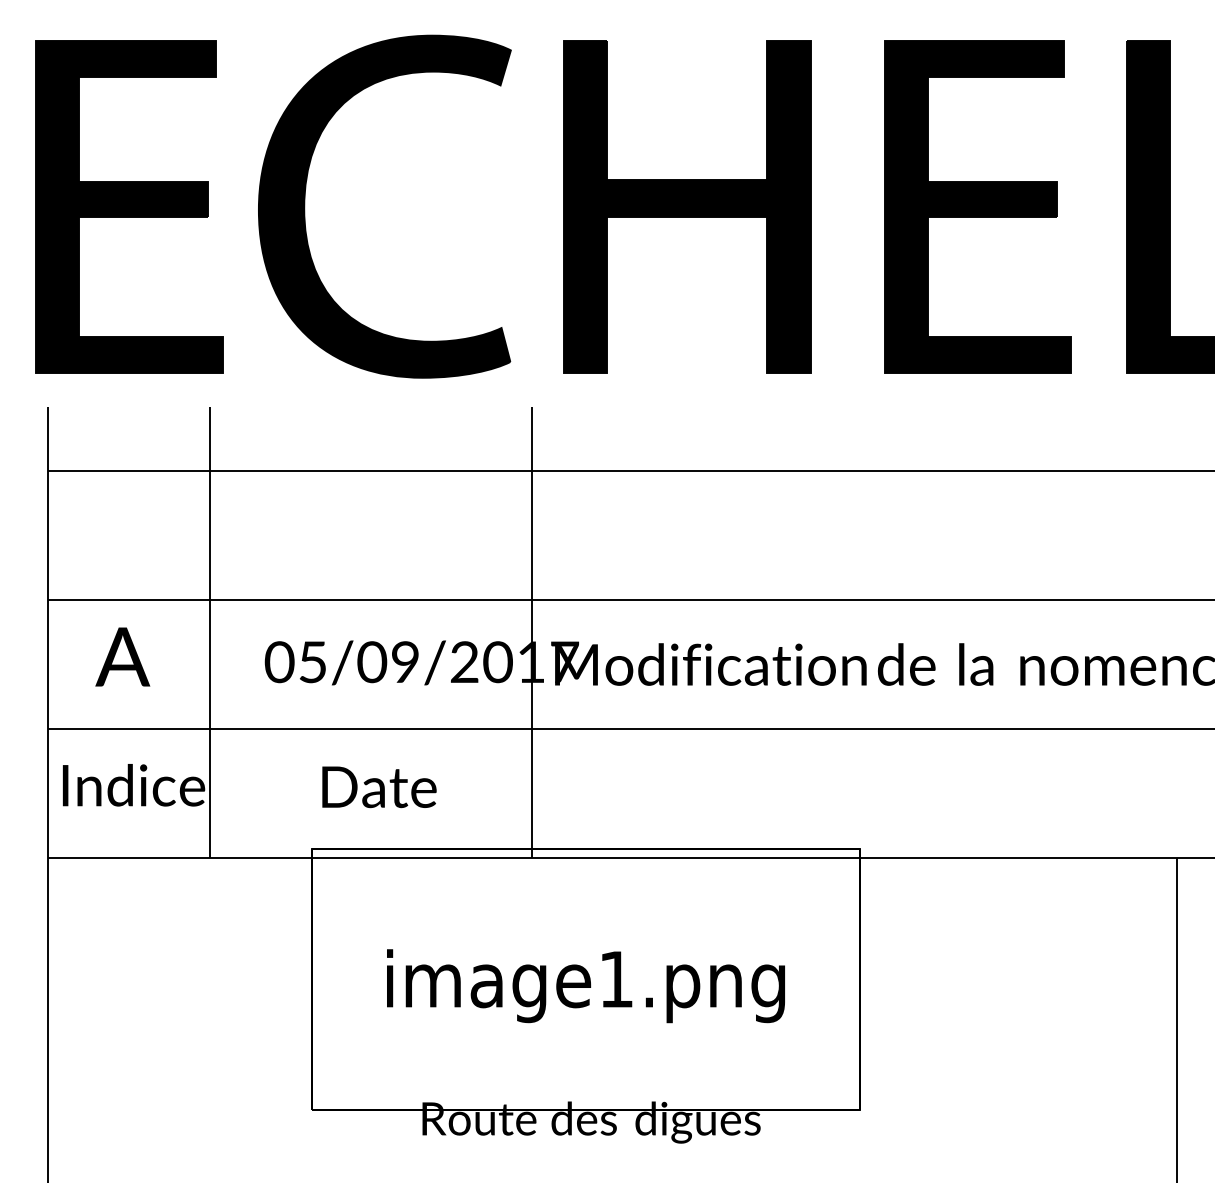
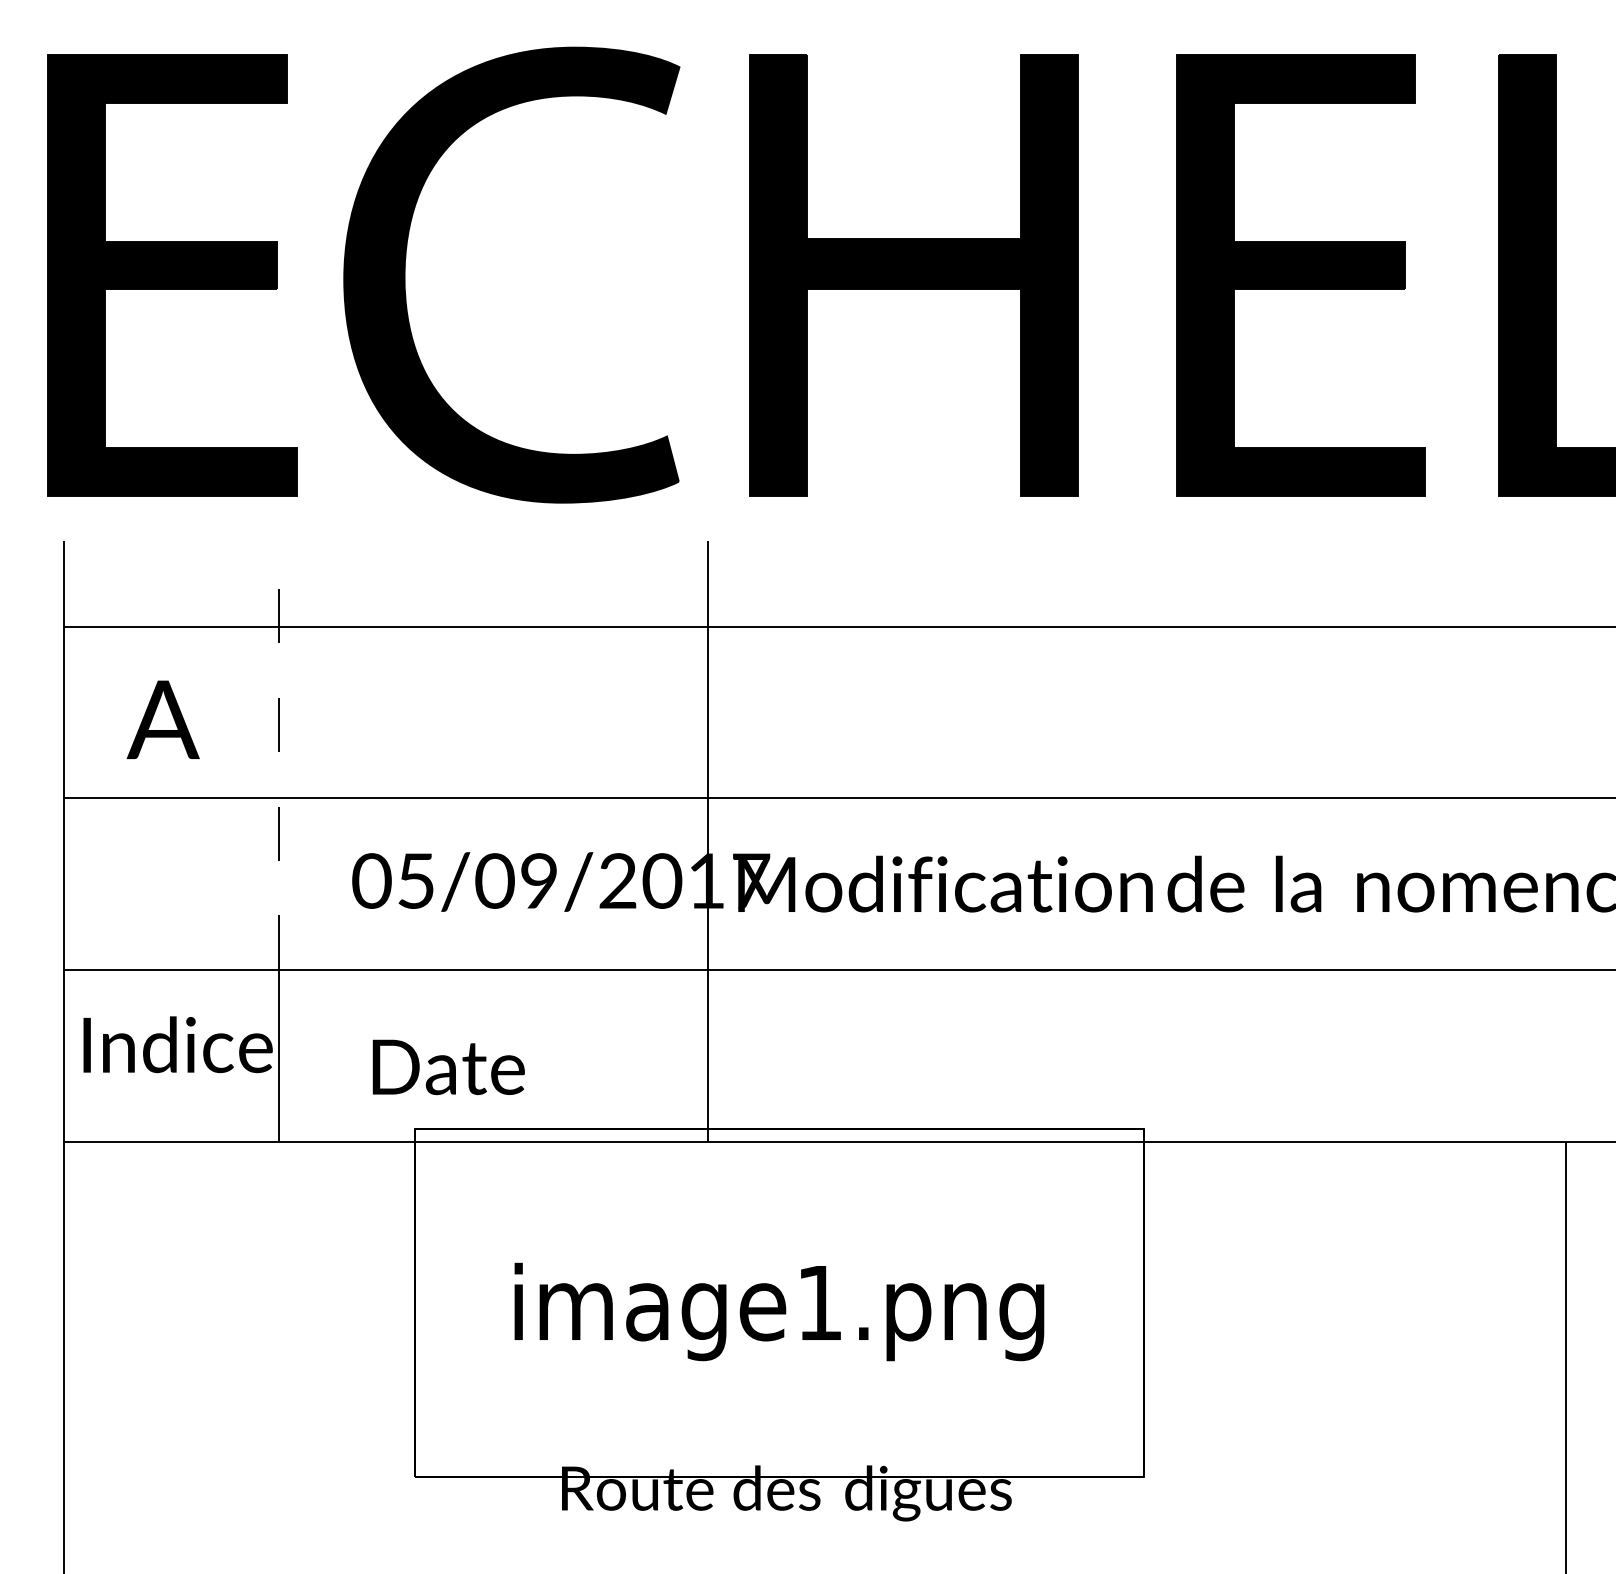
line: (209, 567) -> (278, 755), solid -> dashed
text: (122, 656) -> (162, 719), moved
text: (379, 787) -> (448, 1067), moved

